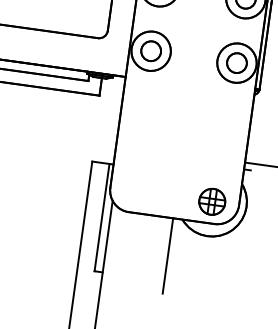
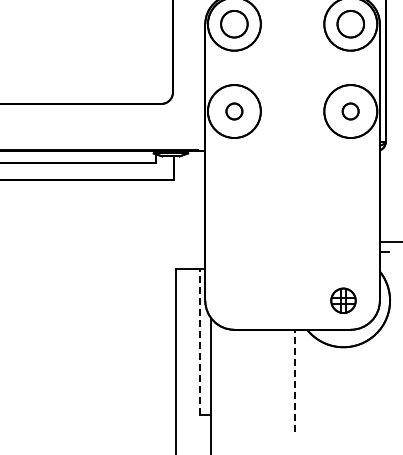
circle: (151, 51) -> (234, 111), size x0.6
circle: (236, 63) -> (350, 111), size x0.6
part: (212, 201) -> (343, 300), size x0.7
line: (101, 217) -> (199, 342), solid -> dashed
line: (167, 255) -> (294, 380), solid -> dashed

